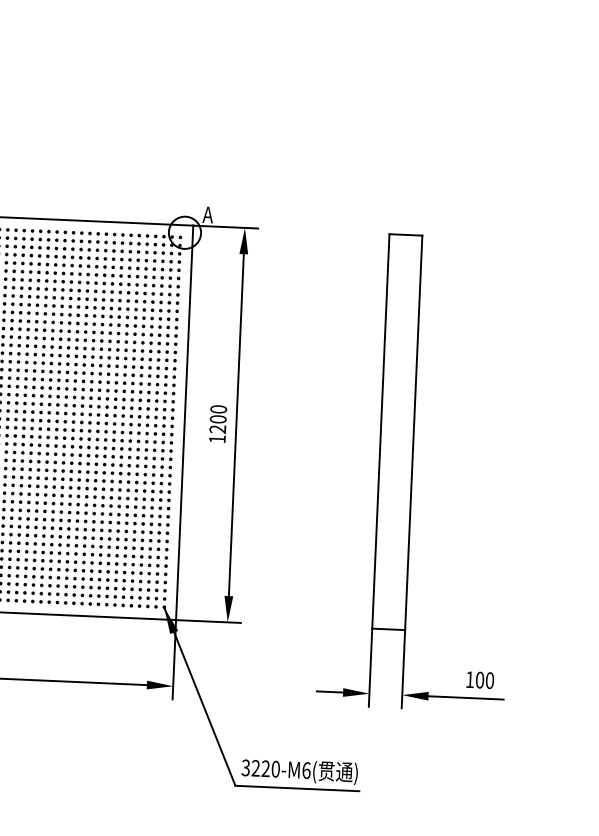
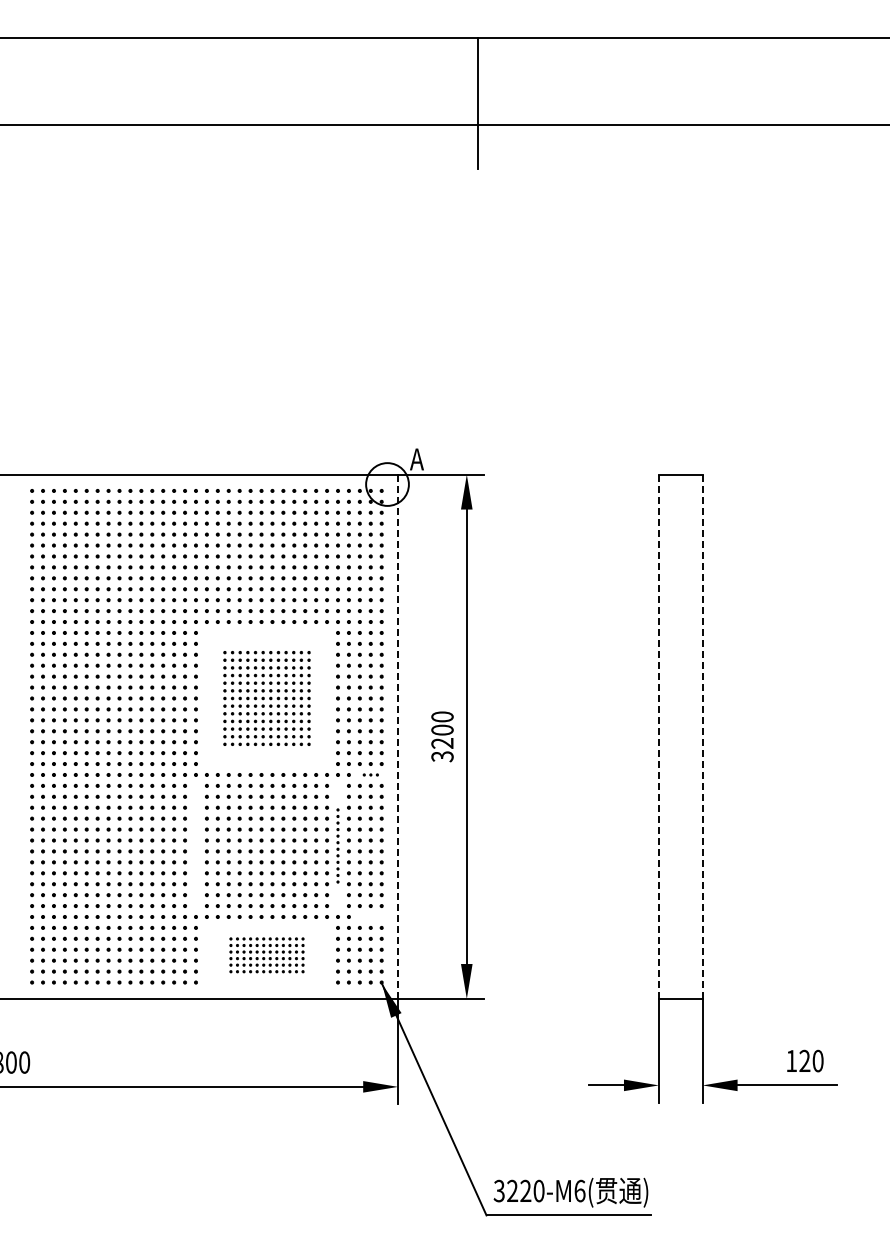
part: (86, 389) -> (266, 698), size x0.7
line: (184, 422) -> (398, 736), solid -> dashed
line: (380, 431) -> (658, 737), solid -> dashed
line: (413, 433) -> (702, 737), solid -> dashed
text: (217, 439) -> (442, 756), 1200 -> 3200
part: (162, 450) -> (370, 774), size x0.6
part: (28, 498) -> (195, 845), removed
part: (135, 502) -> (337, 845), size x0.6
part: (158, 557) -> (370, 916), removed
part: (78, 583) -> (266, 955), size x0.6
text: (479, 680) -> (804, 1061), 100 -> 120

